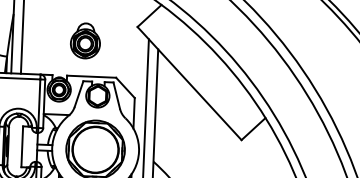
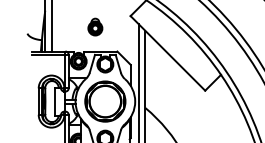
part: (85, 40) -> (95, 26), size x0.7

